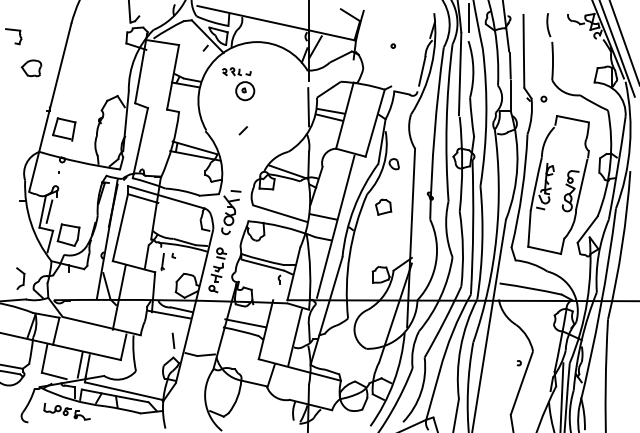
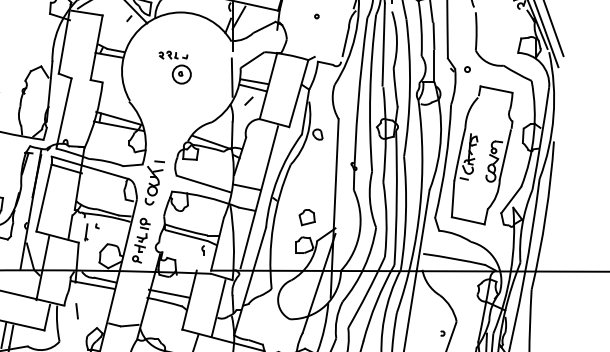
part: (238, 84) -> (175, 67), moved
line: (242, 130) -> (248, 100), moved
part: (383, 206) -> (307, 216), moved
line: (173, 340) -> (77, 310), moved

